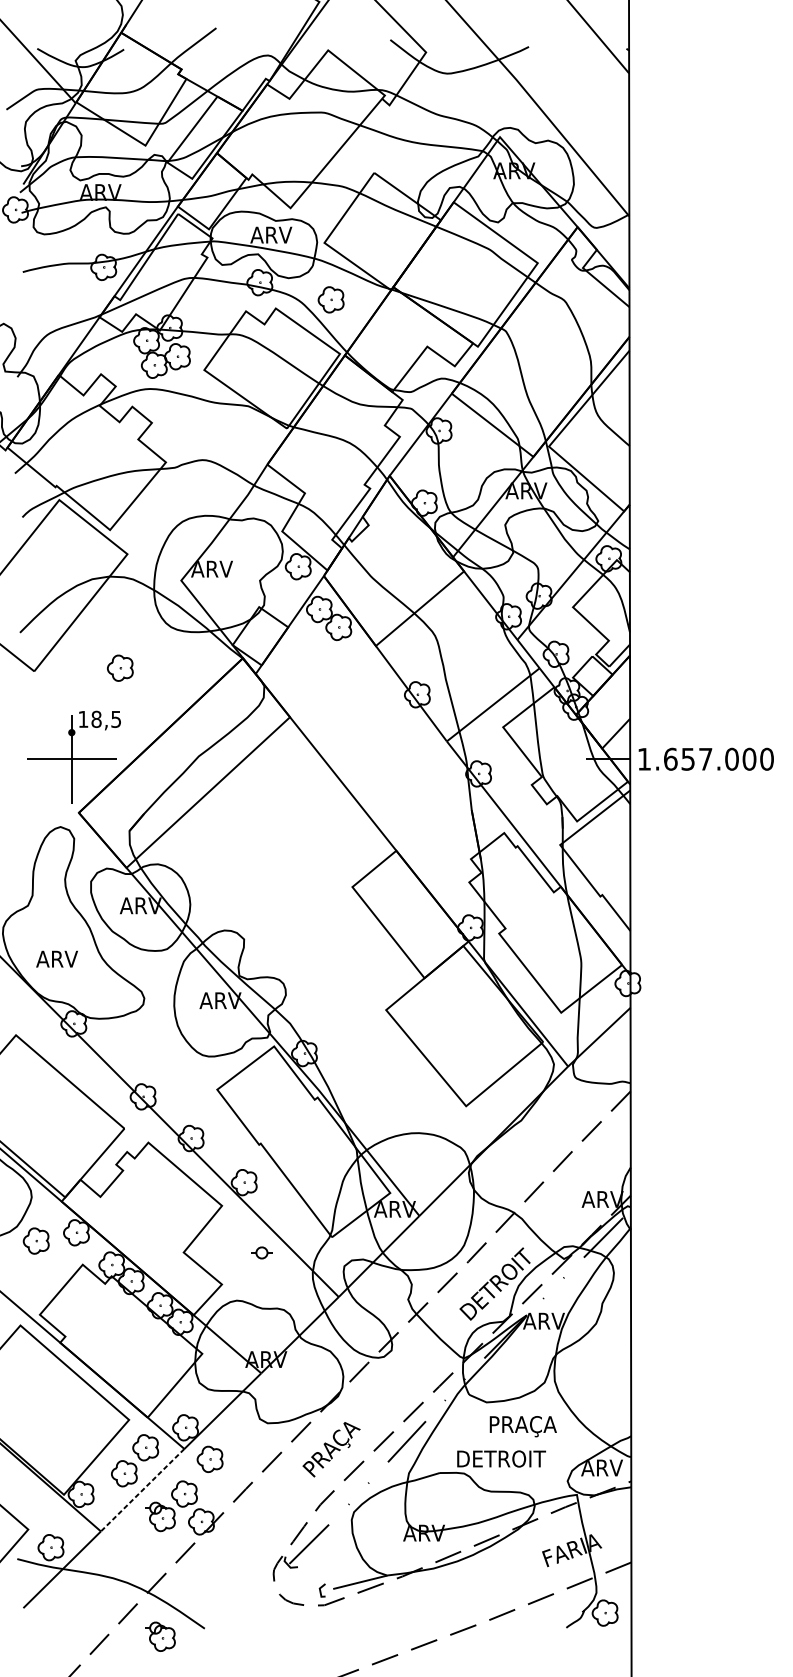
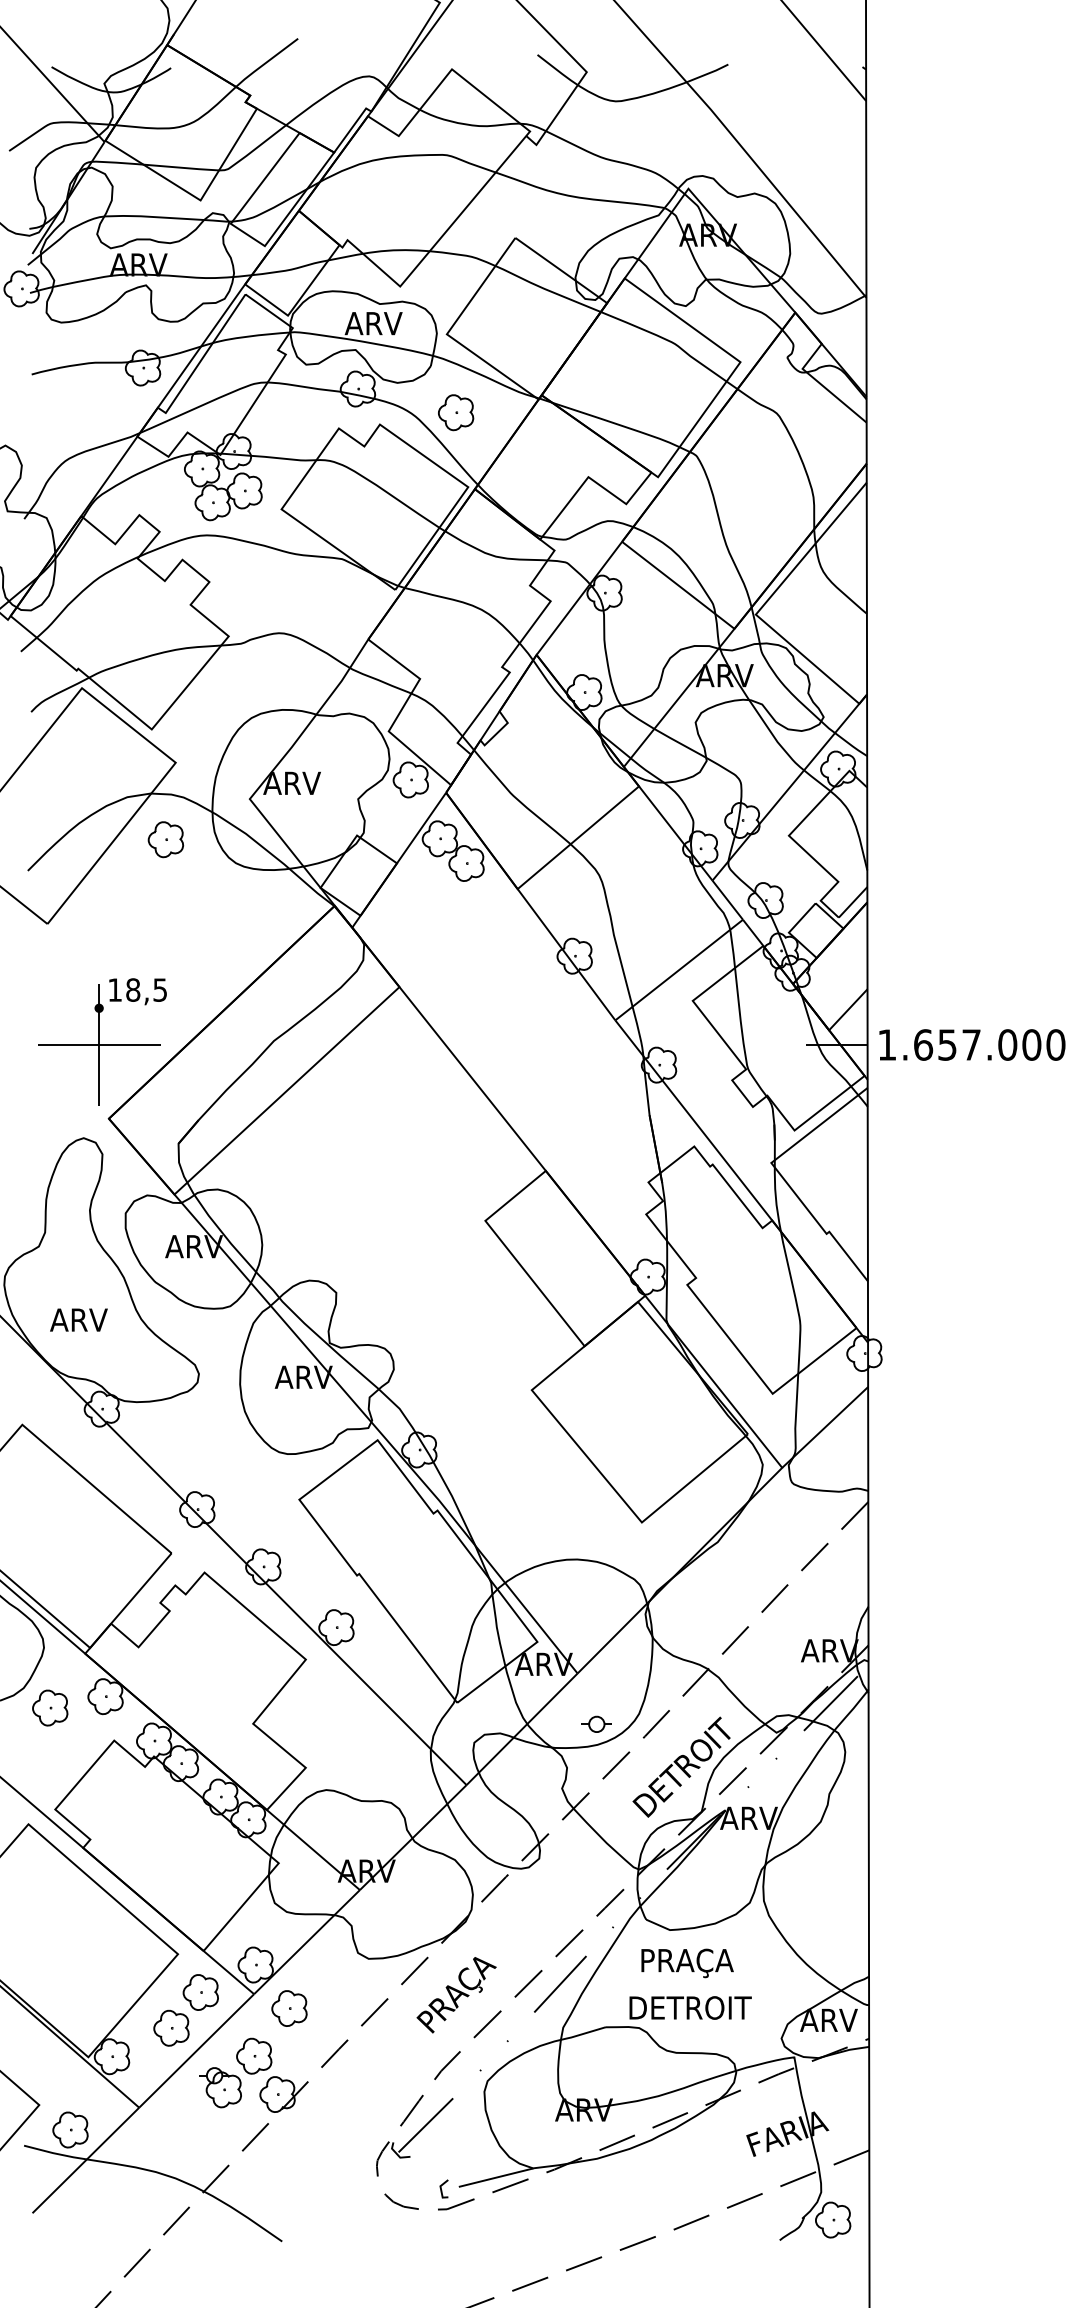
part: (120, 668) -> (165, 839), moved
part: (261, 1252) -> (596, 1723), moved
text: (523, 1426) -> (687, 1963), moved
line: (143, 1489) -> (197, 2050), dashed -> solid
part: (159, 1636) -> (220, 2252), removed

